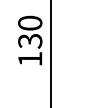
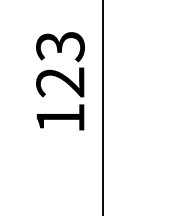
text: (30, 31) -> (60, 62), 130 -> 123

